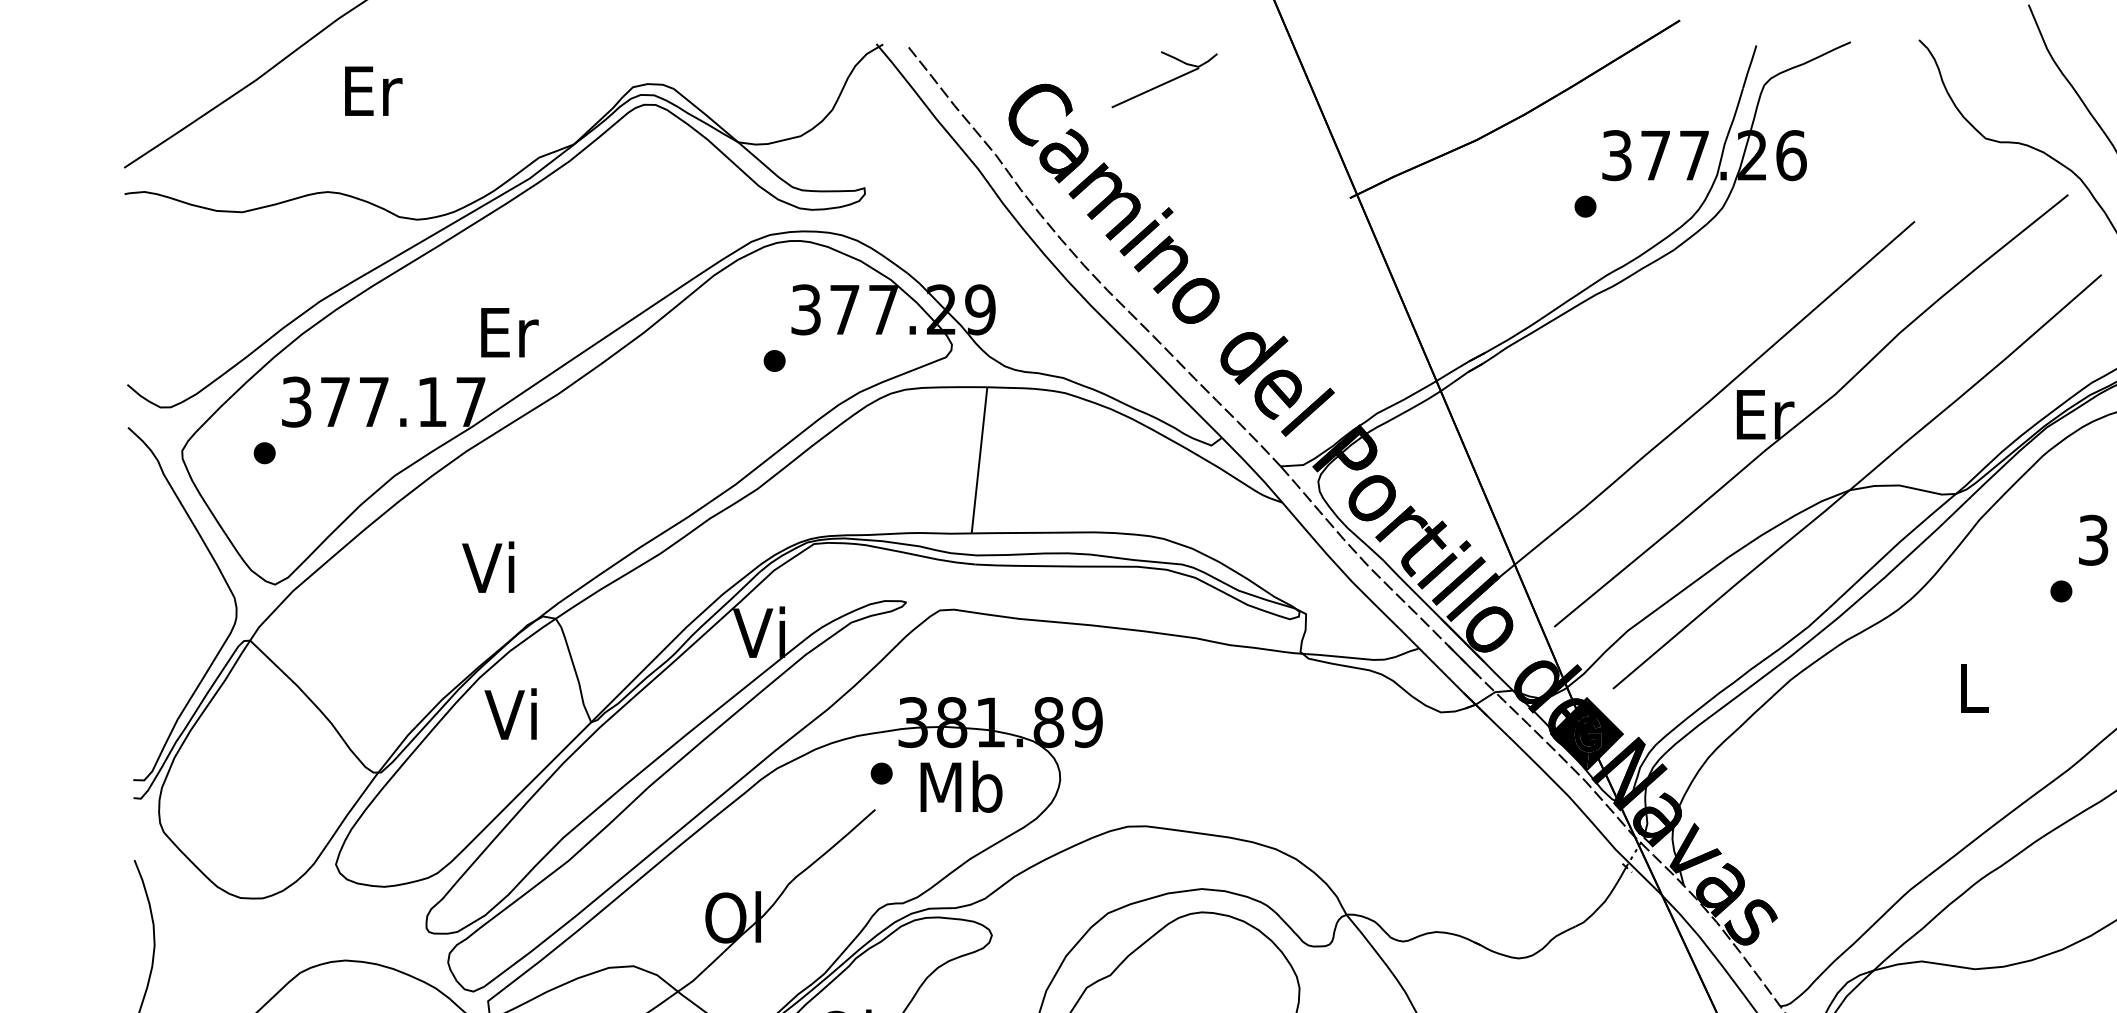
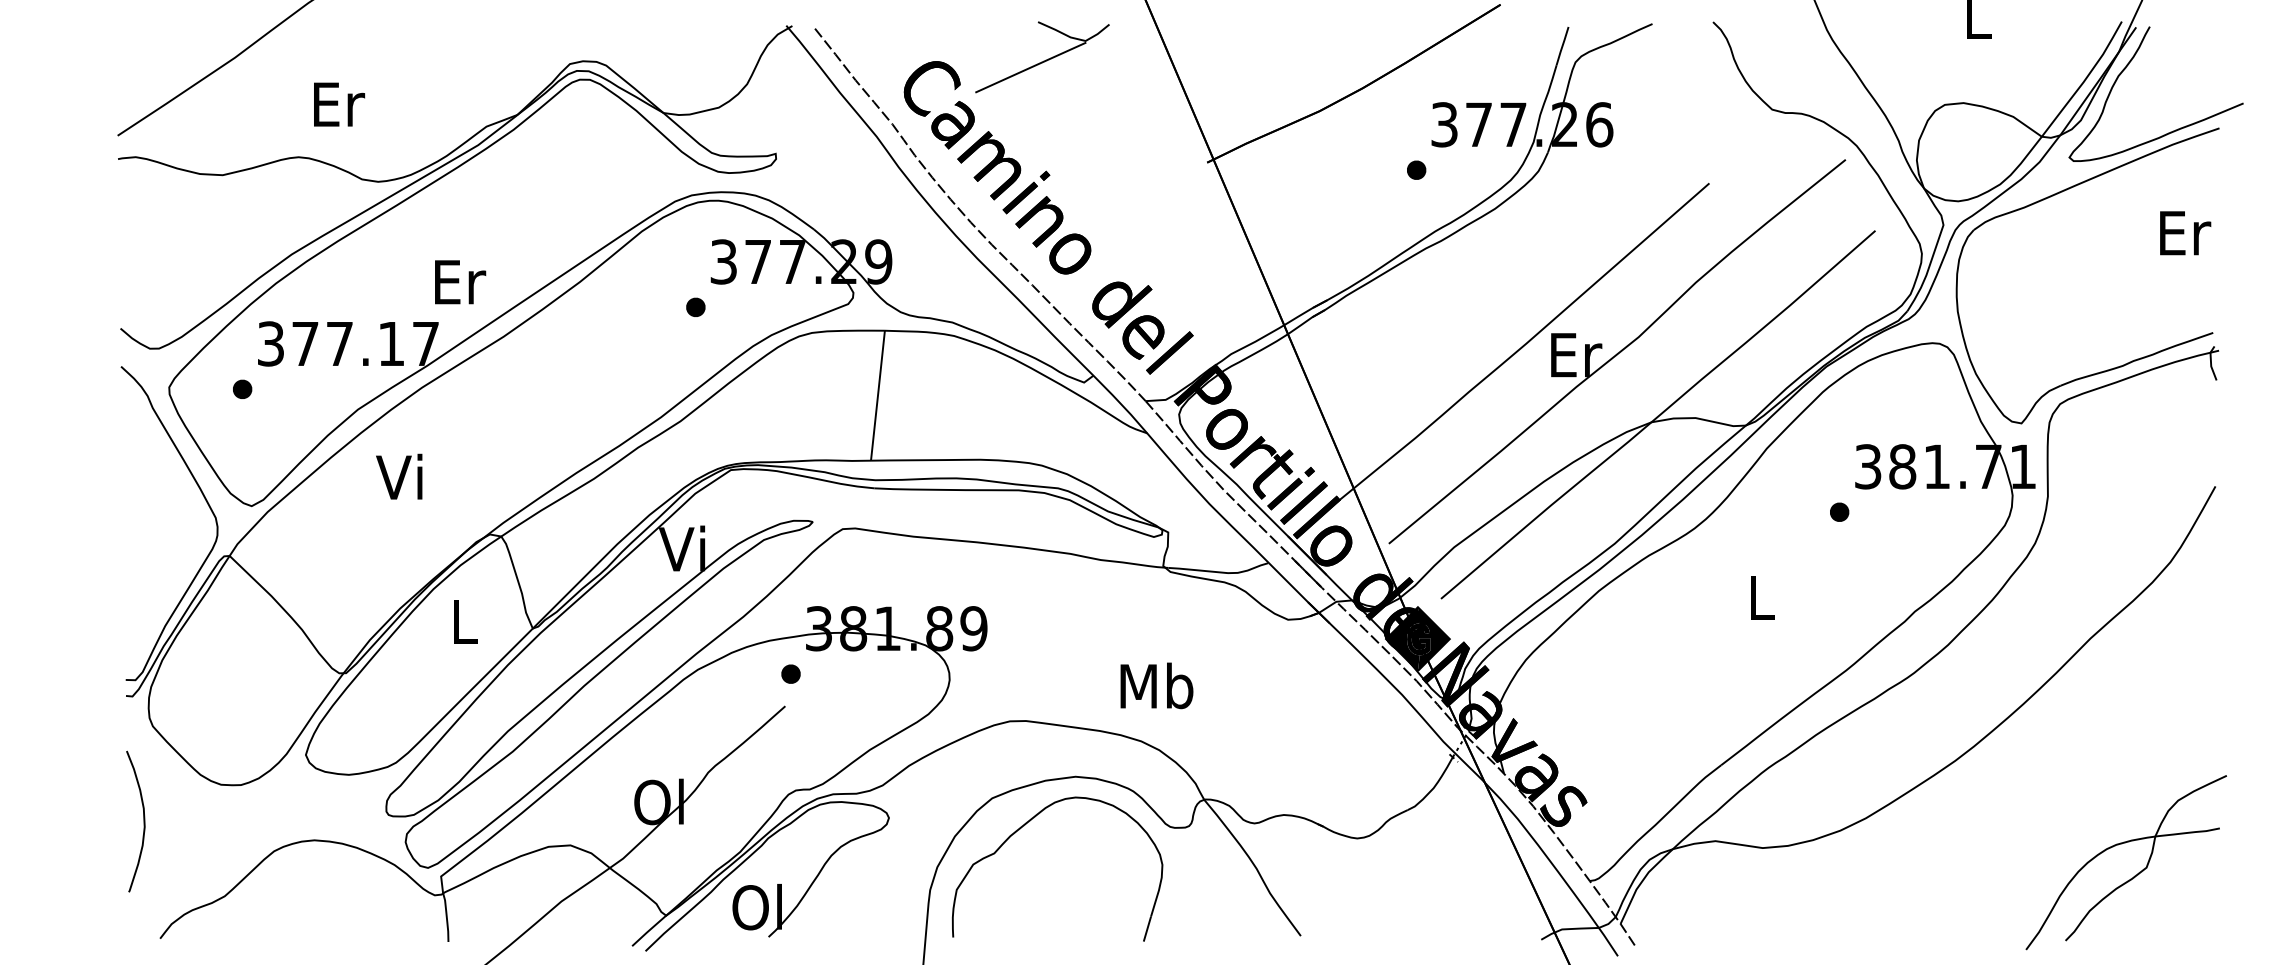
part: (1164, 79) -> (1042, 57), size x1.43
text: (373, 91) -> (339, 104), moved
text: (488, 566) -> (399, 476), moved
text: (511, 713) -> (461, 620), Vi -> L
text: (961, 786) -> (1156, 685), moved

